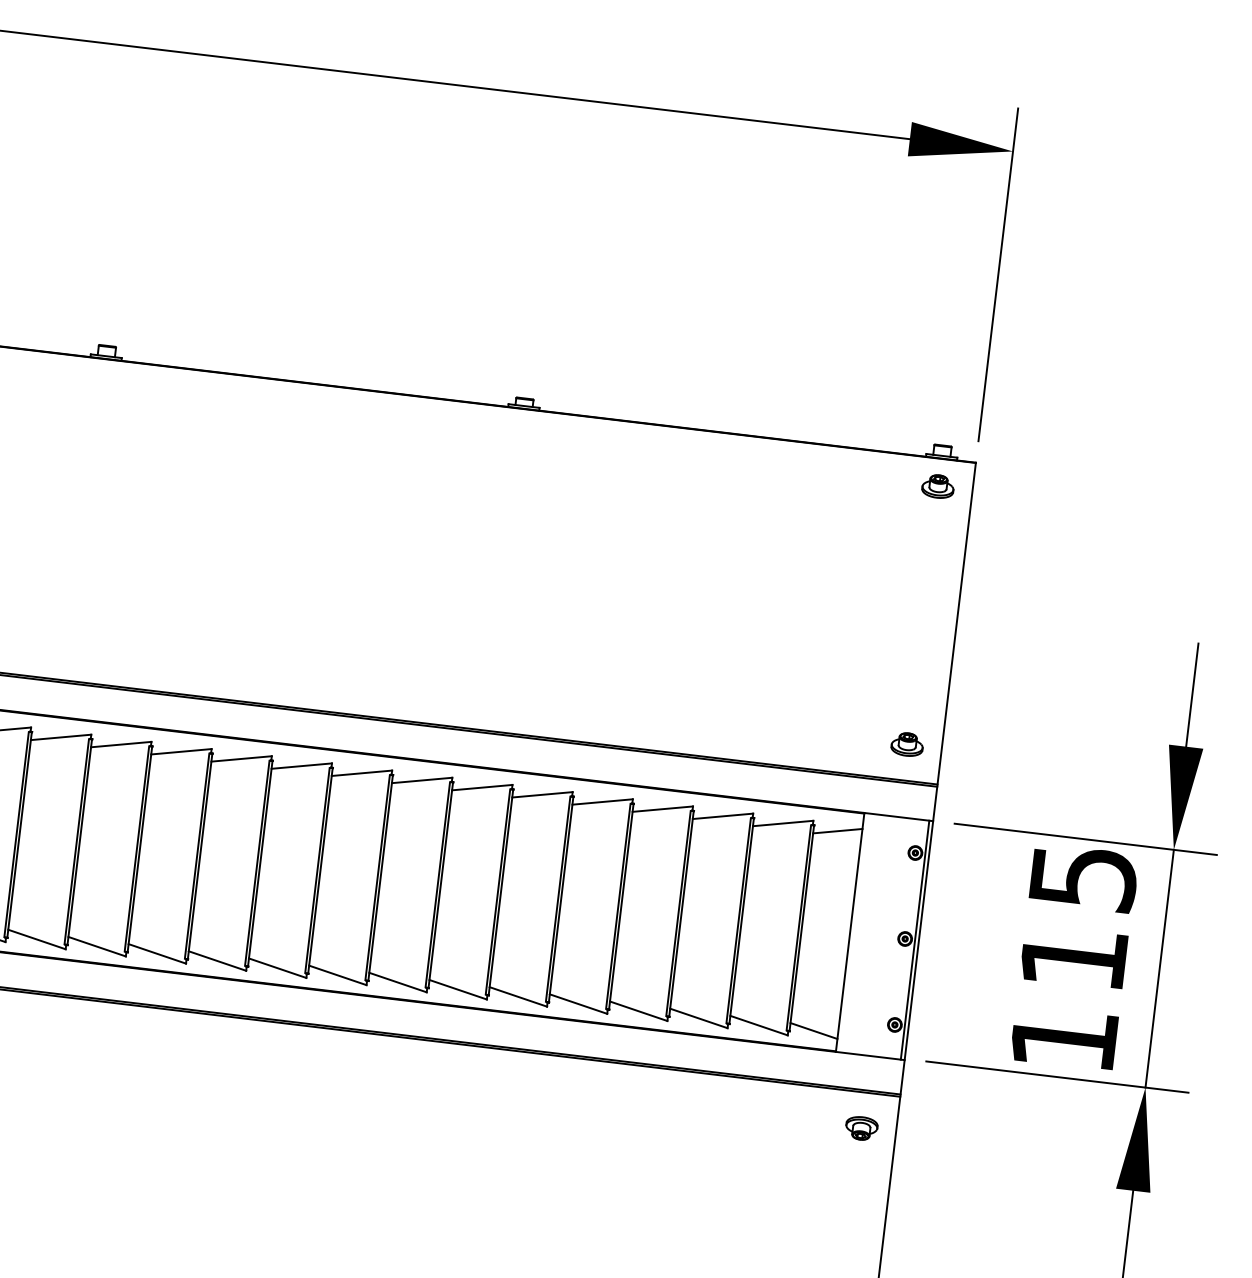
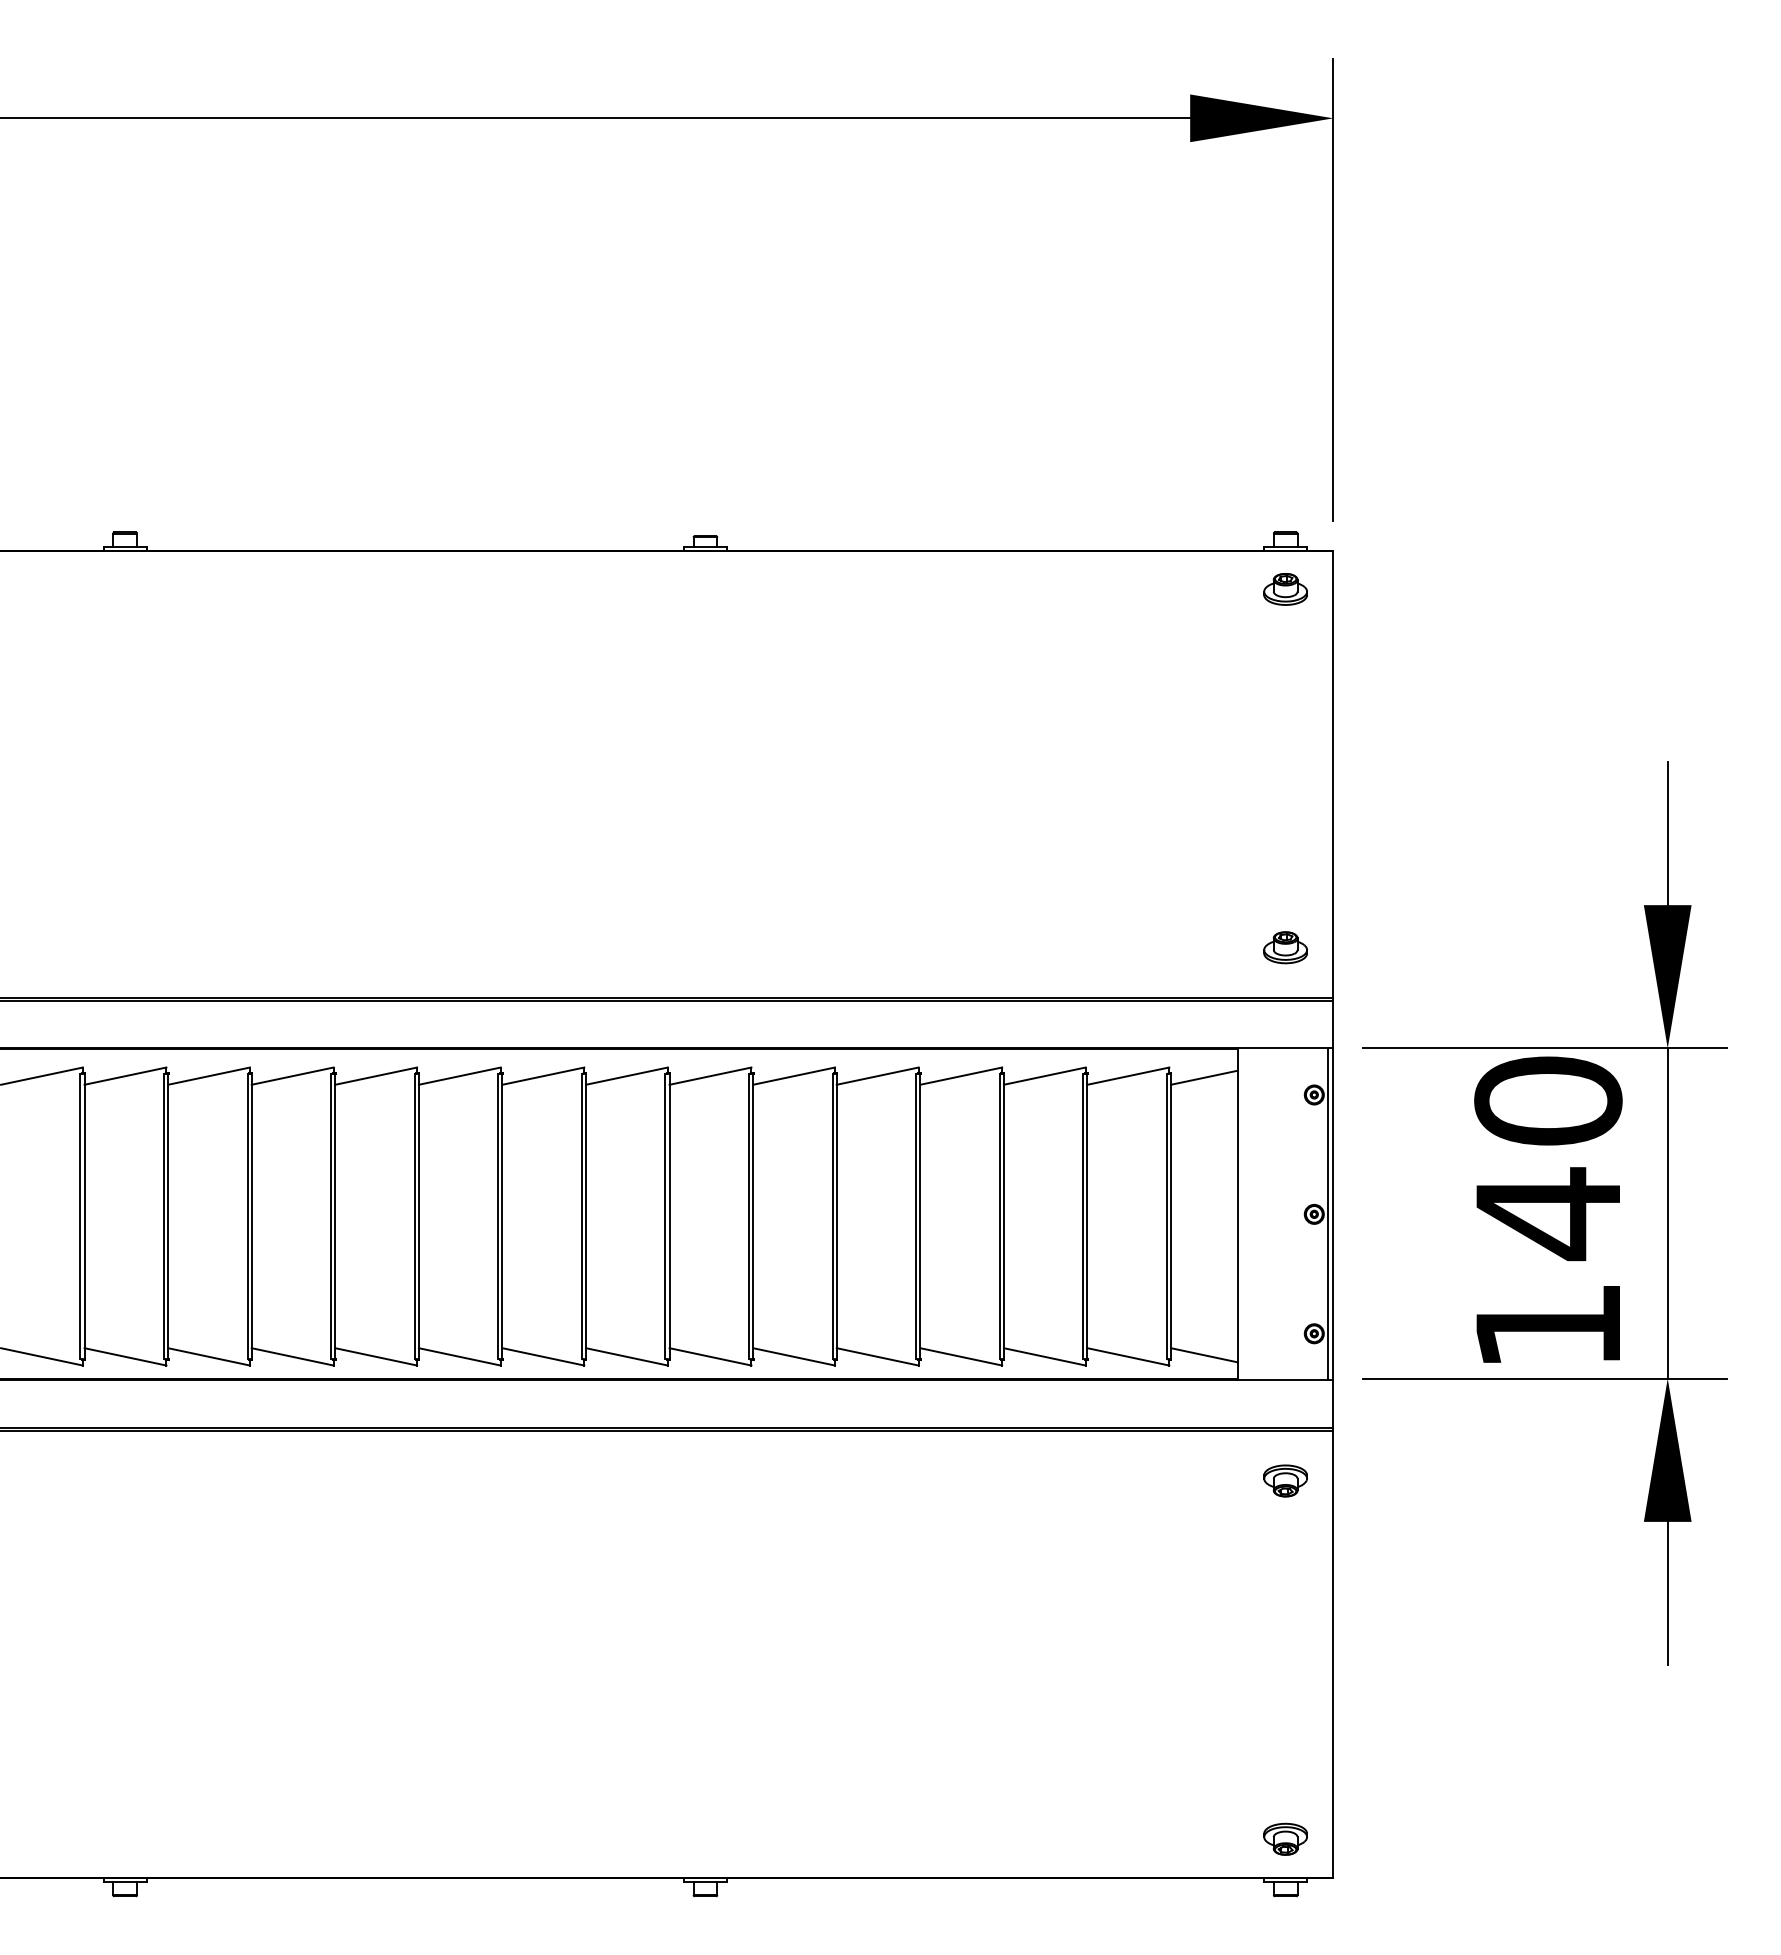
text: (1078, 918) -> (1548, 1158), 115 -> 140

